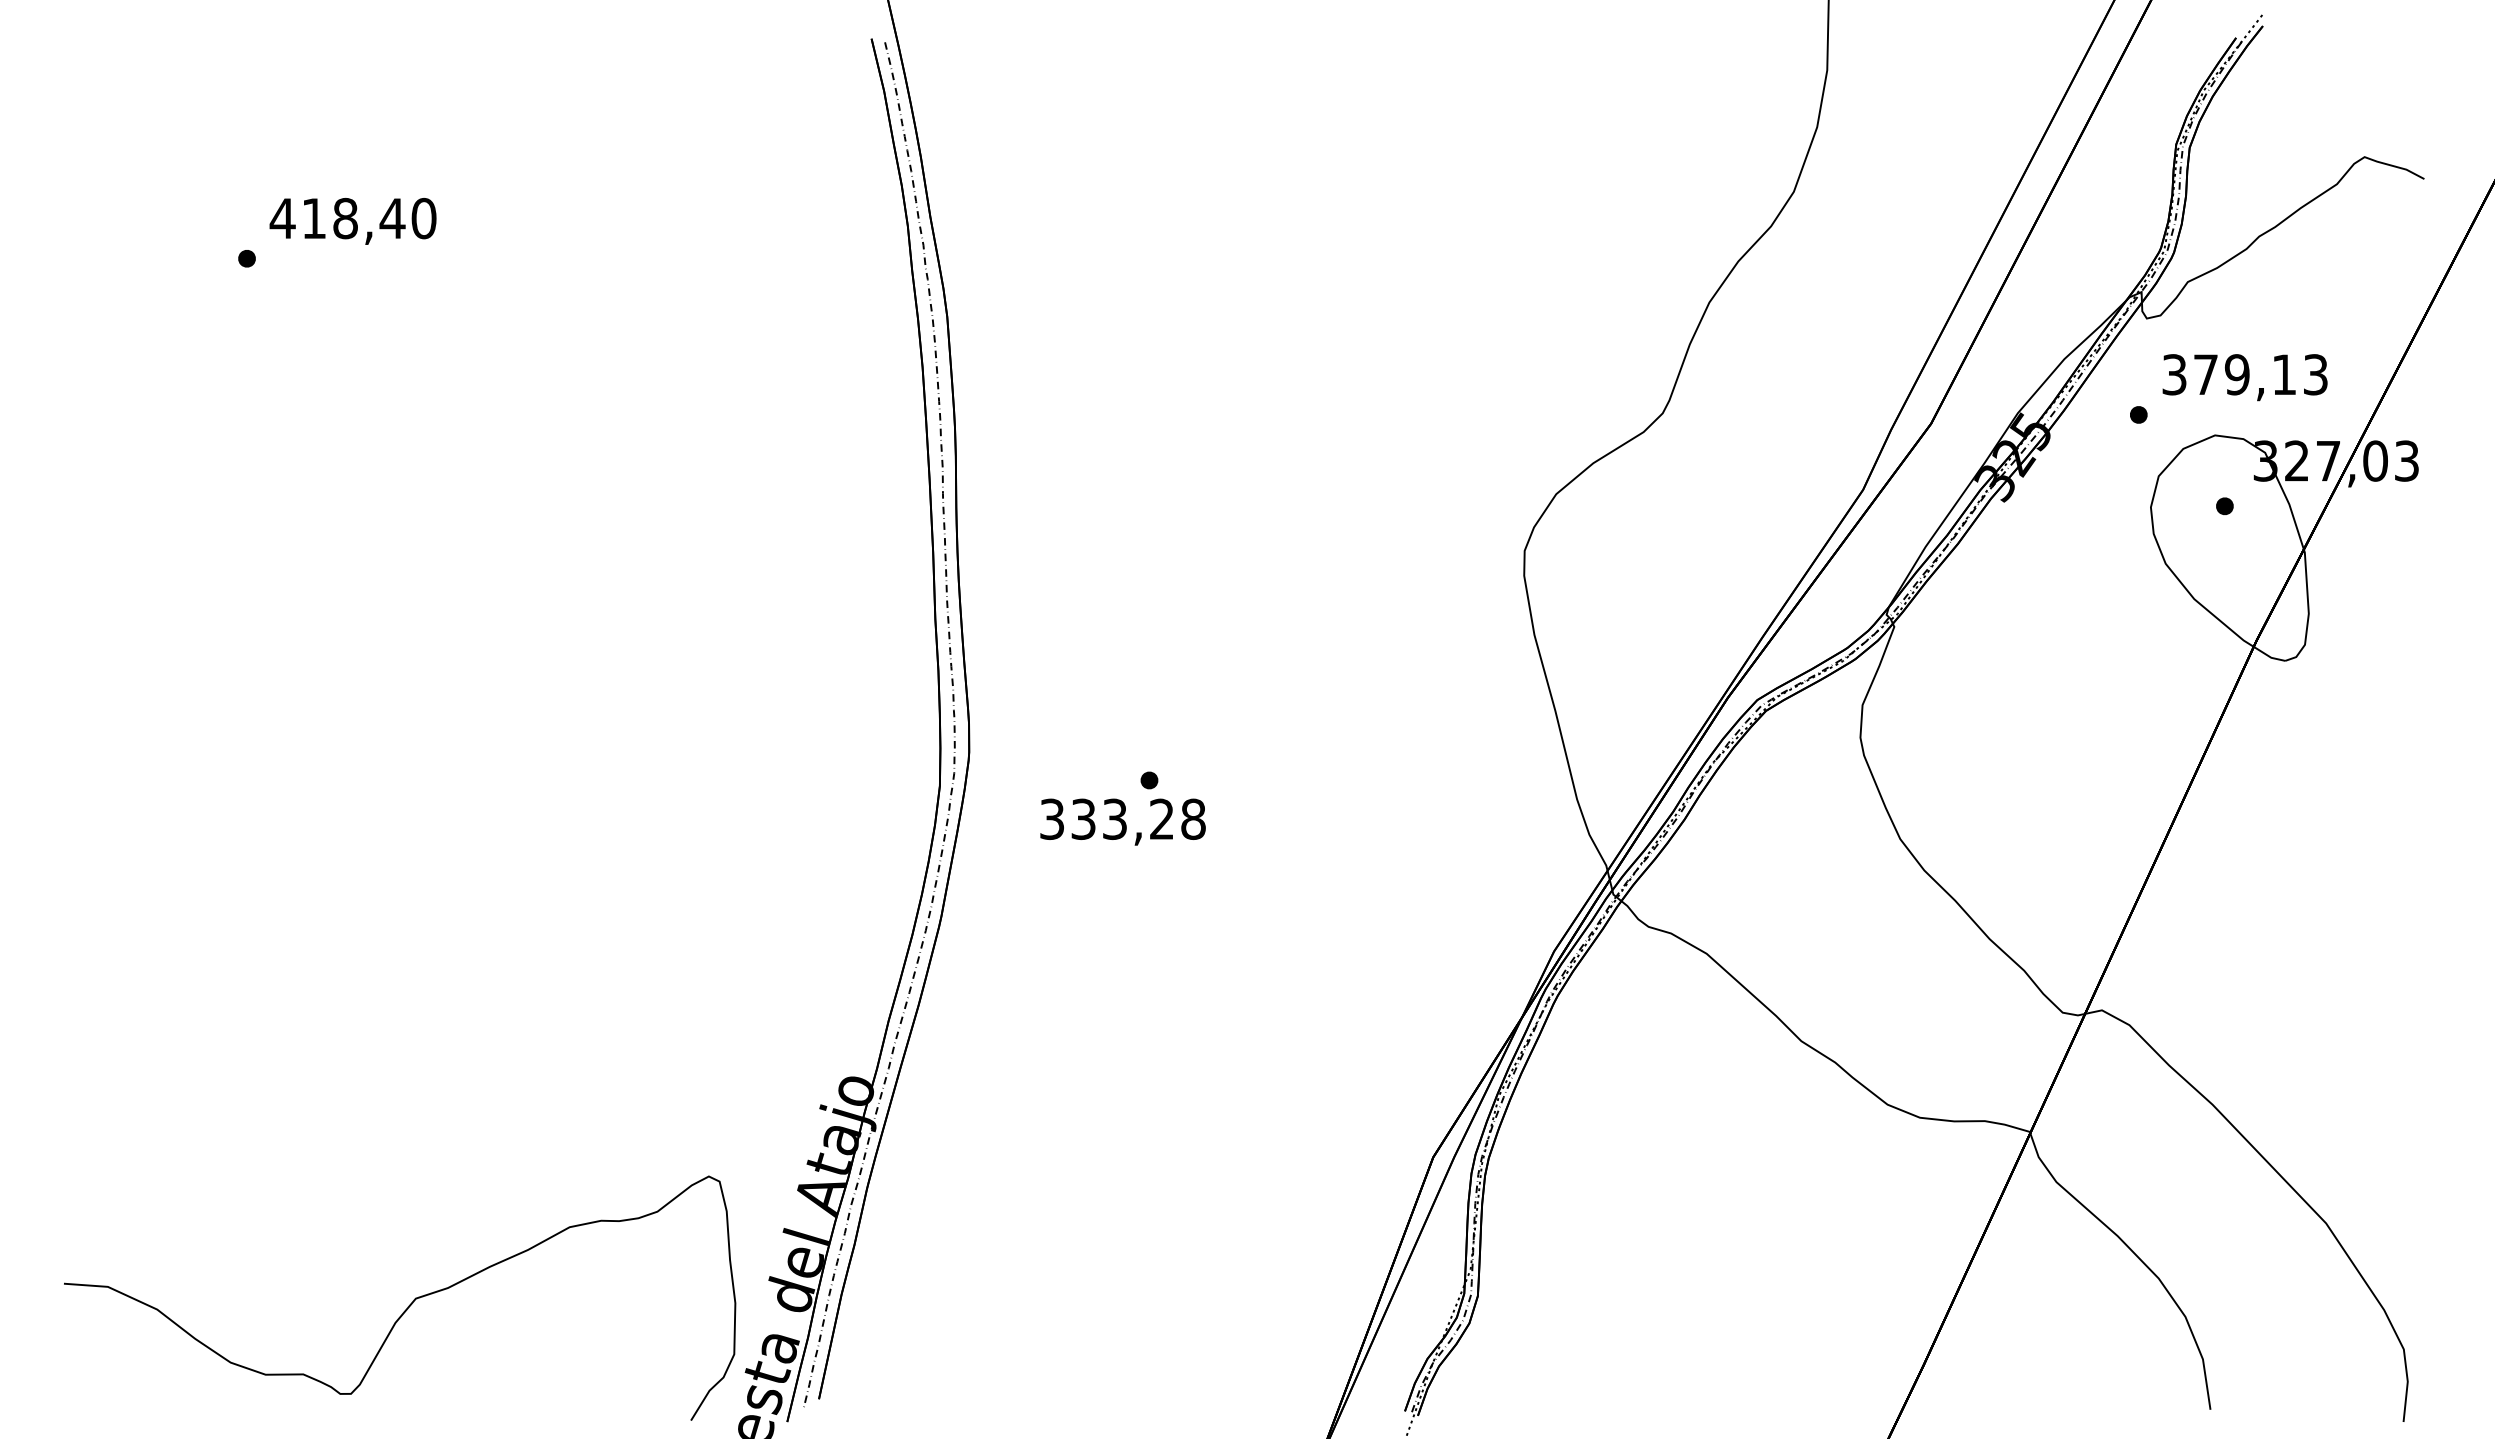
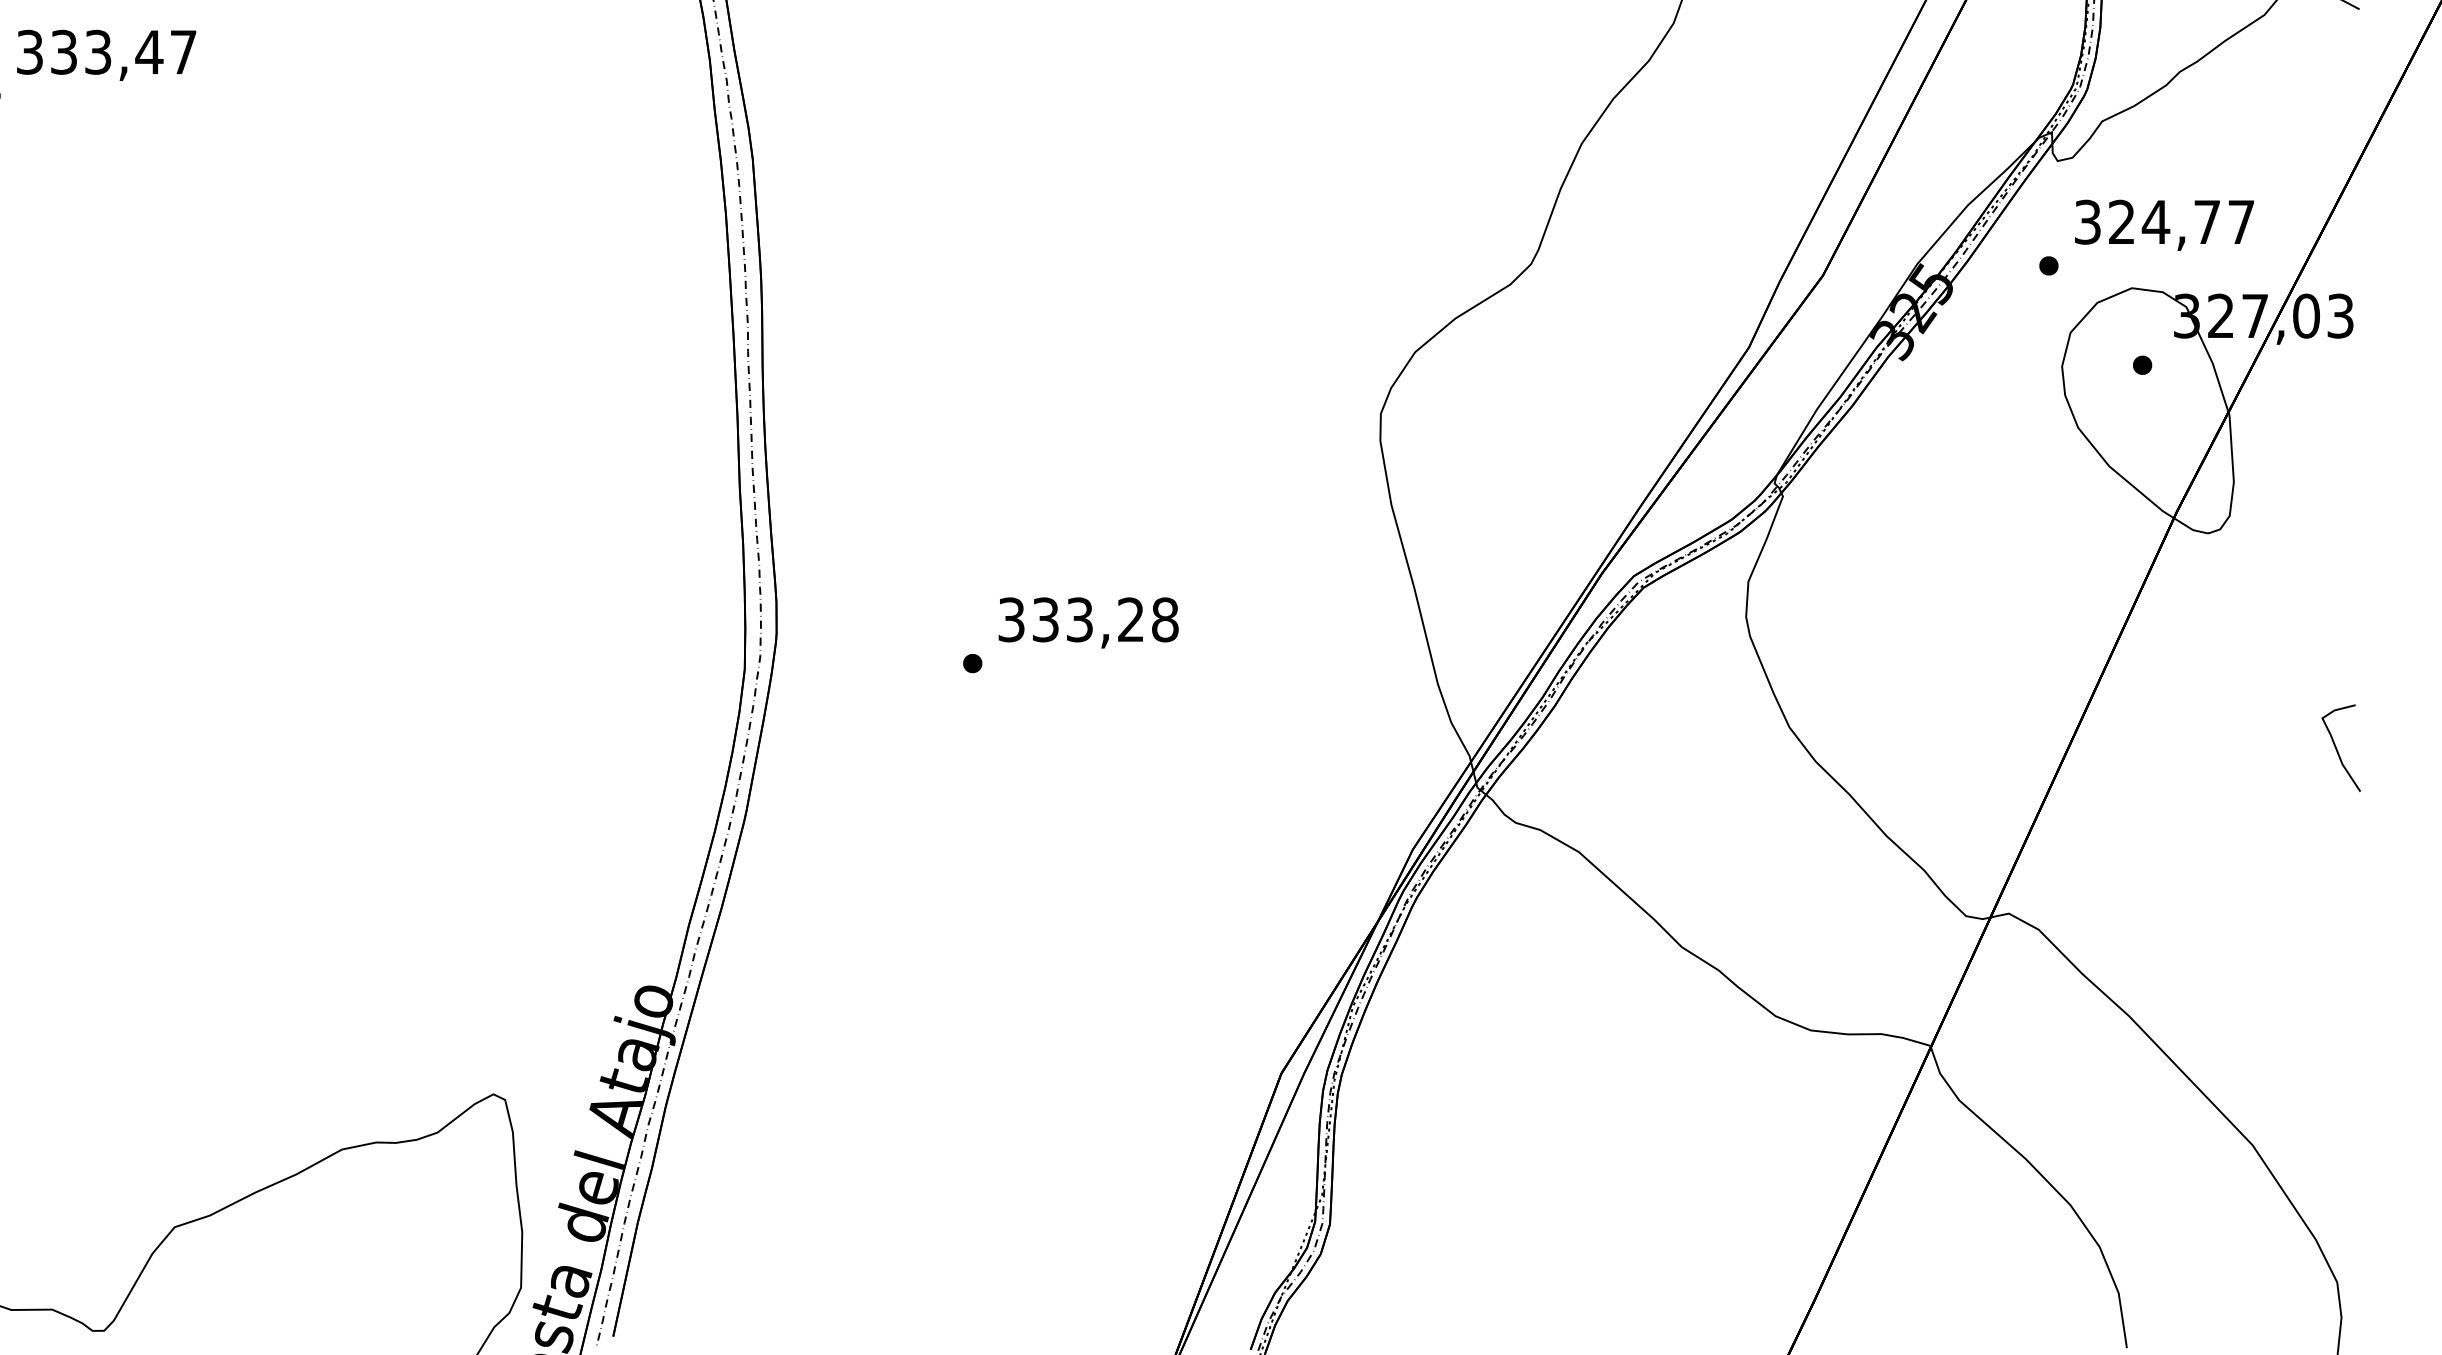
text: (352, 218) -> (105, 52), 418,40 -> 333,47
text: (2260, 374) -> (2181, 221), 379,13 -> 324,77
text: (1122, 821) -> (1088, 622), moved
curve: (2404, 859) -> (2337, 749), added

